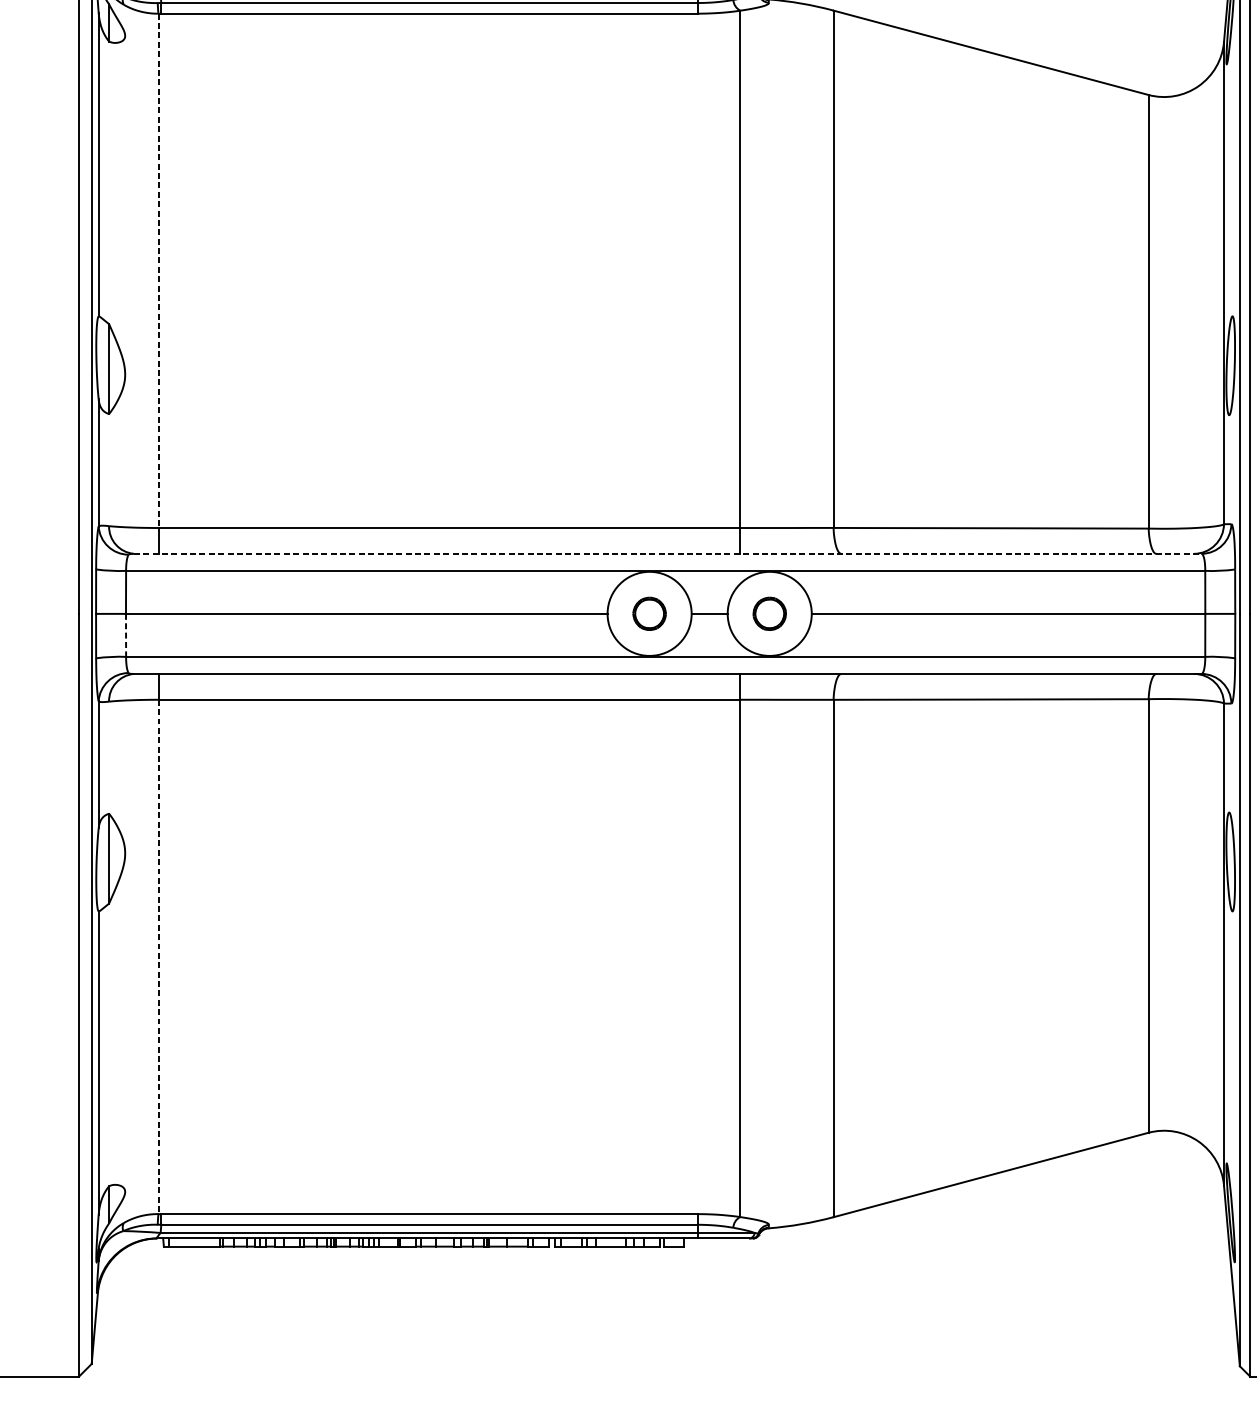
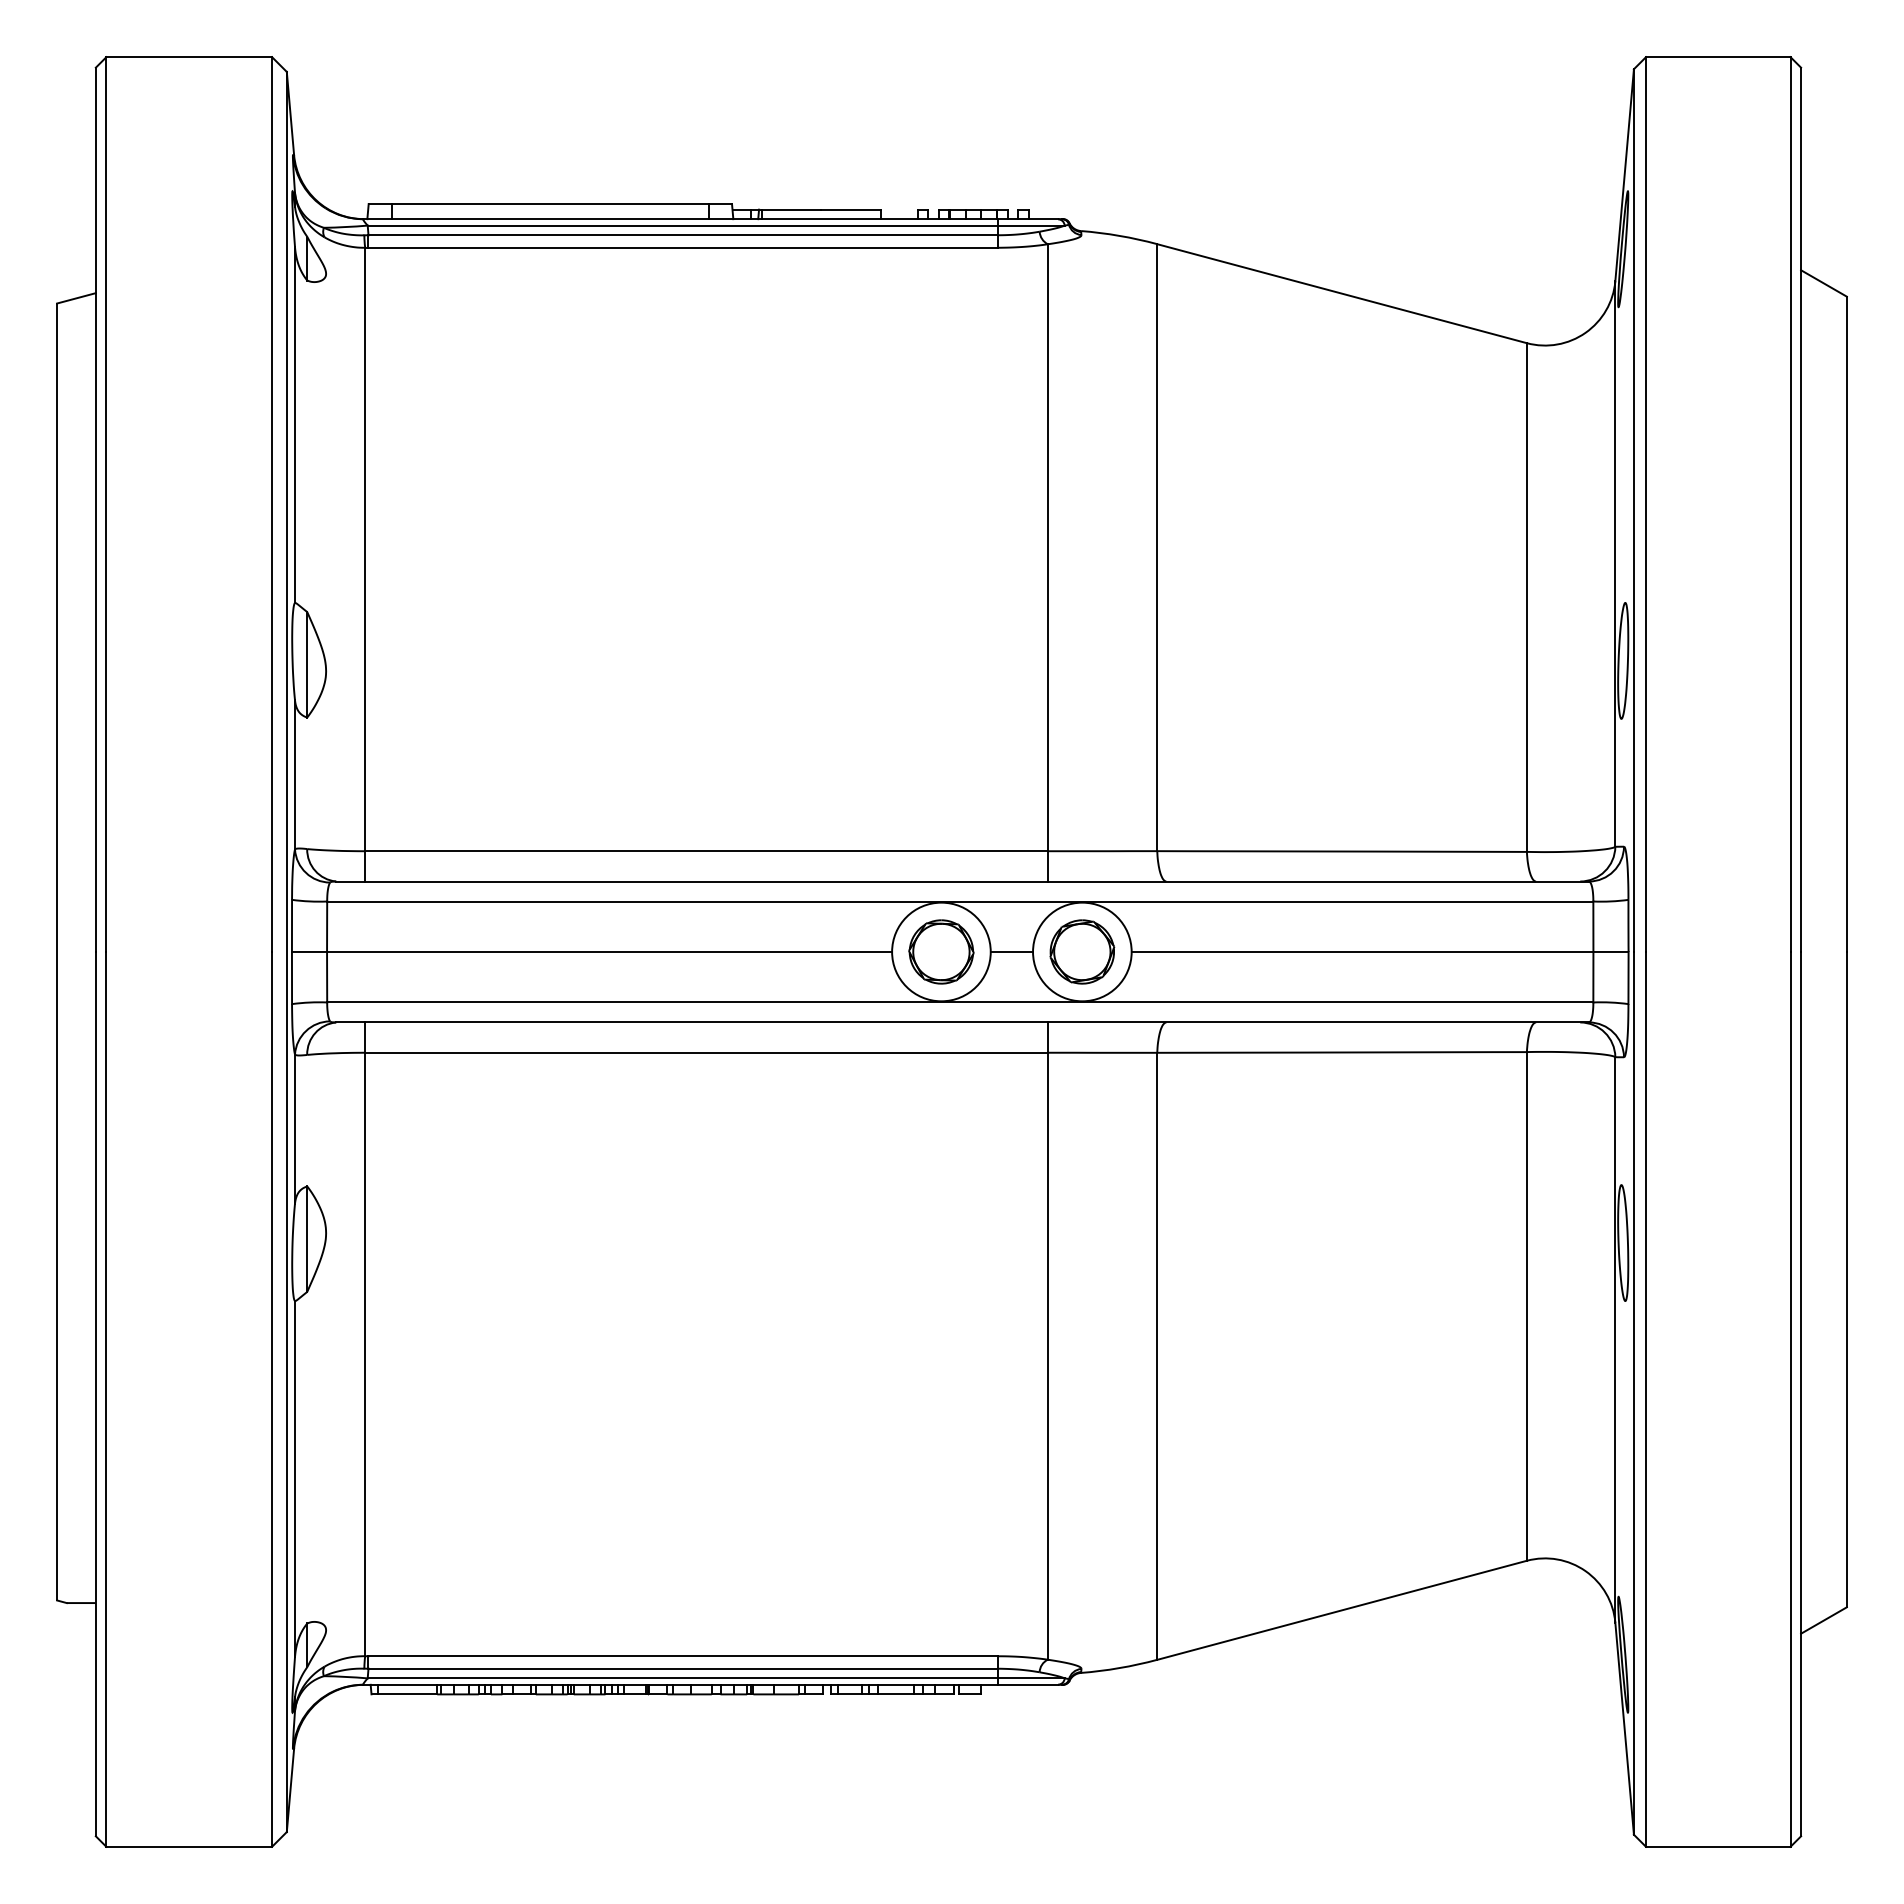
line: (158, 270) -> (365, 549), dashed -> solid
line: (668, 553) -> (963, 881), dashed -> solid
part: (649, 613) -> (941, 951), size x1.67
part: (769, 613) -> (1082, 951), size x1.67
line: (126, 635) -> (327, 977), dashed -> solid
line: (158, 956) -> (365, 1354), dashed -> solid

